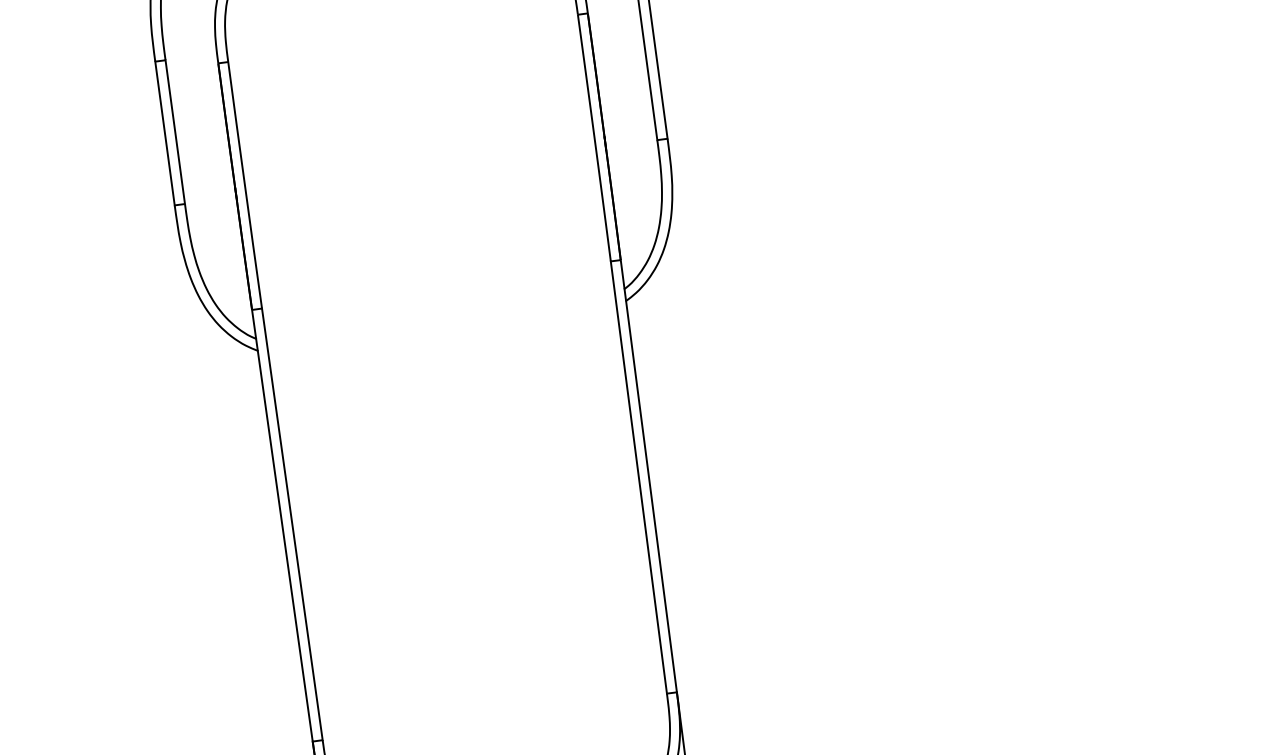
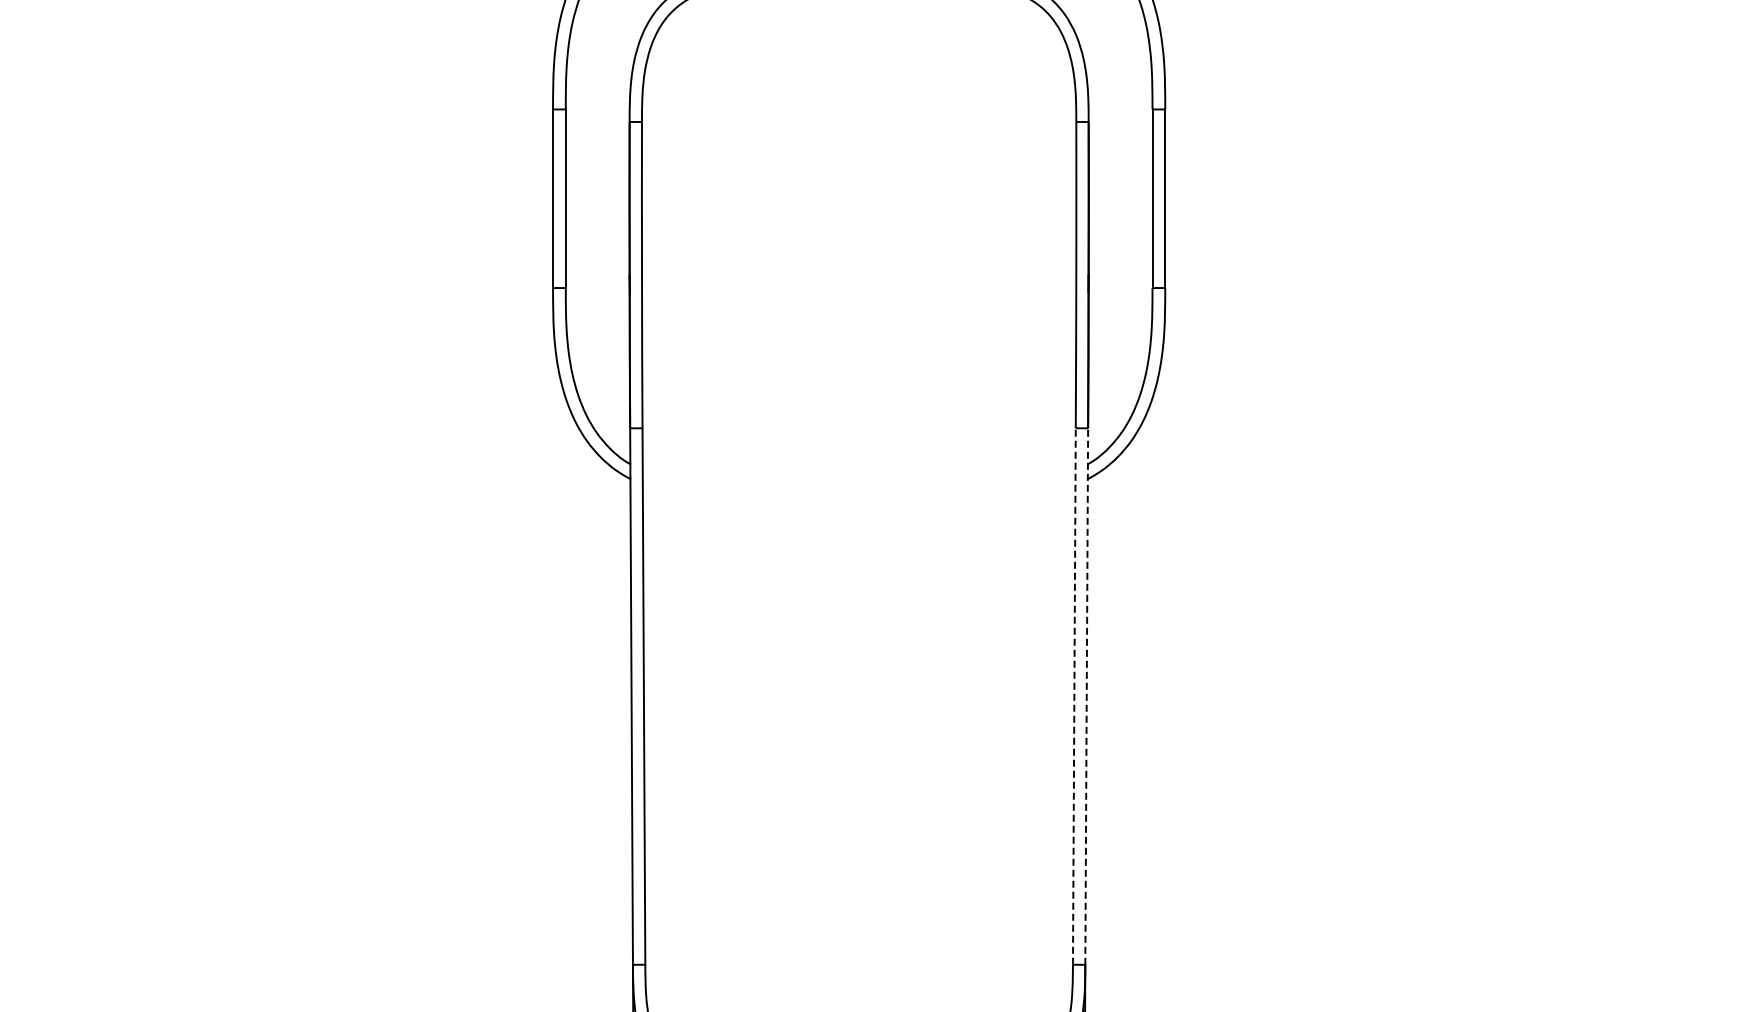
line: (648, 476) -> (1086, 696), solid -> dashed
line: (638, 477) -> (1074, 696), solid -> dashed

